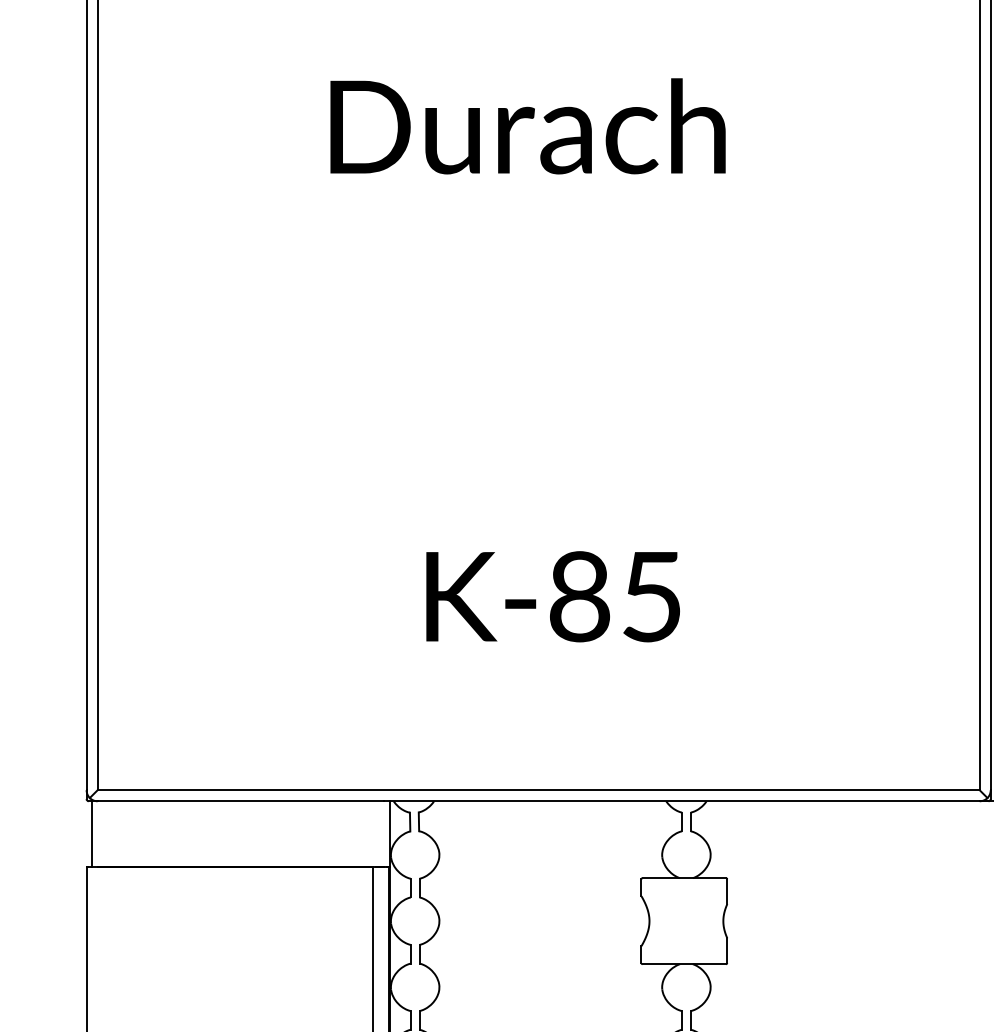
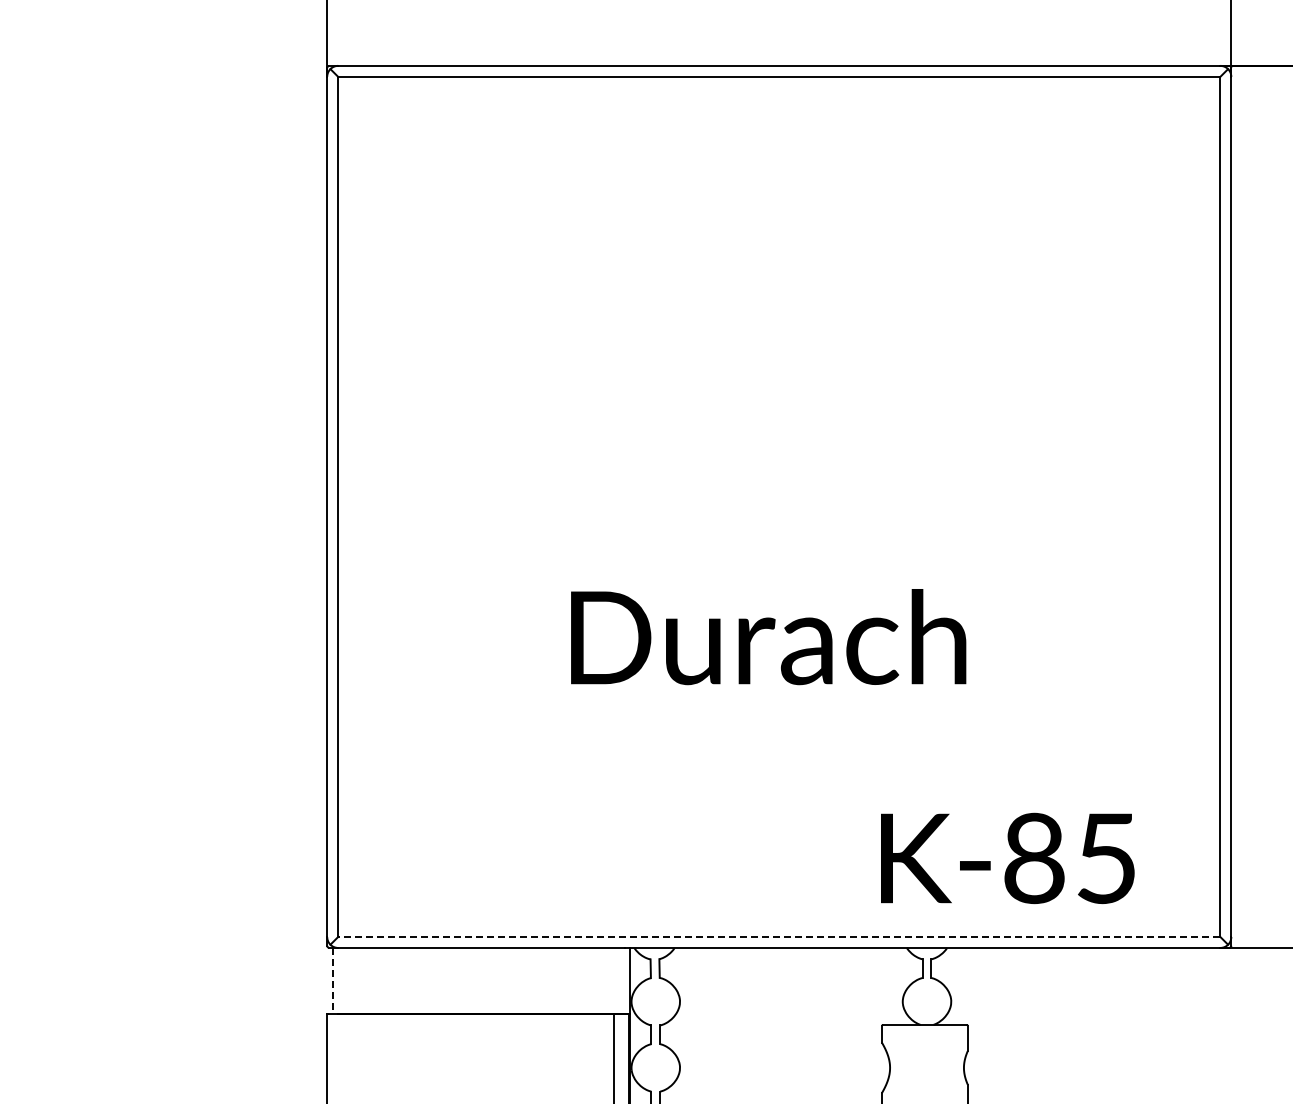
text: (527, 126) -> (768, 637), moved
text: (552, 596) -> (1007, 858), moved
line: (537, 789) -> (778, 936), solid -> dashed
line: (91, 834) -> (332, 981), solid -> dashed

